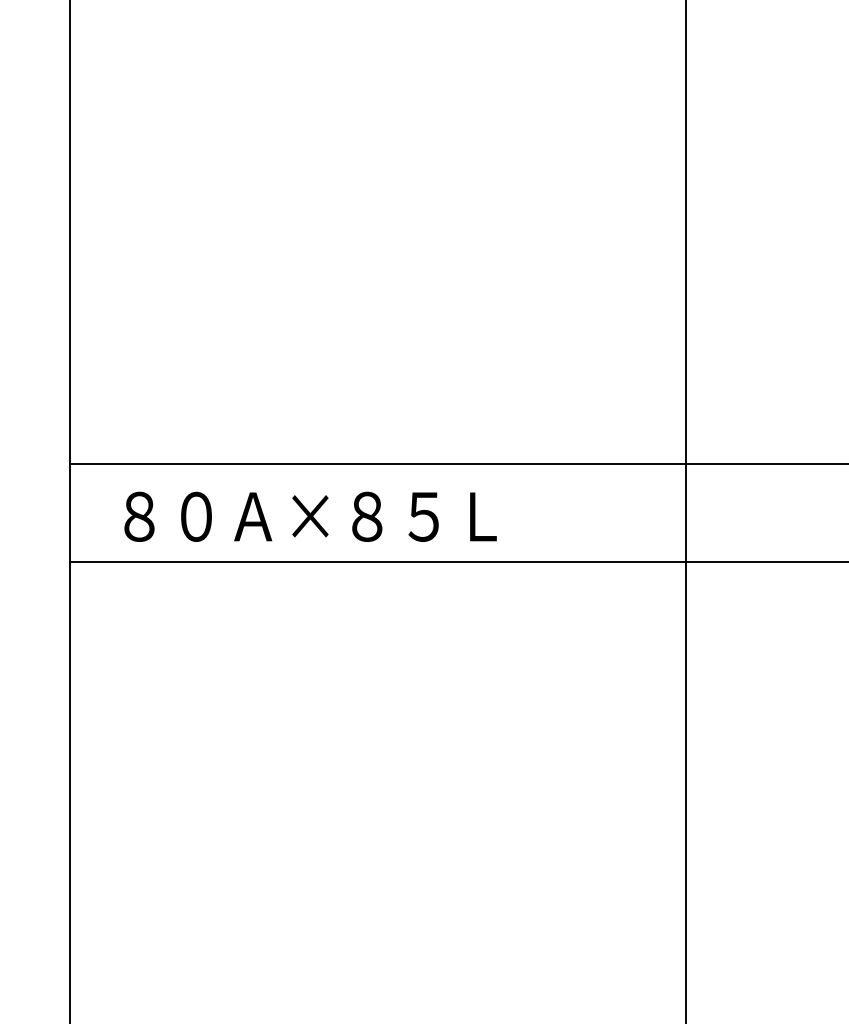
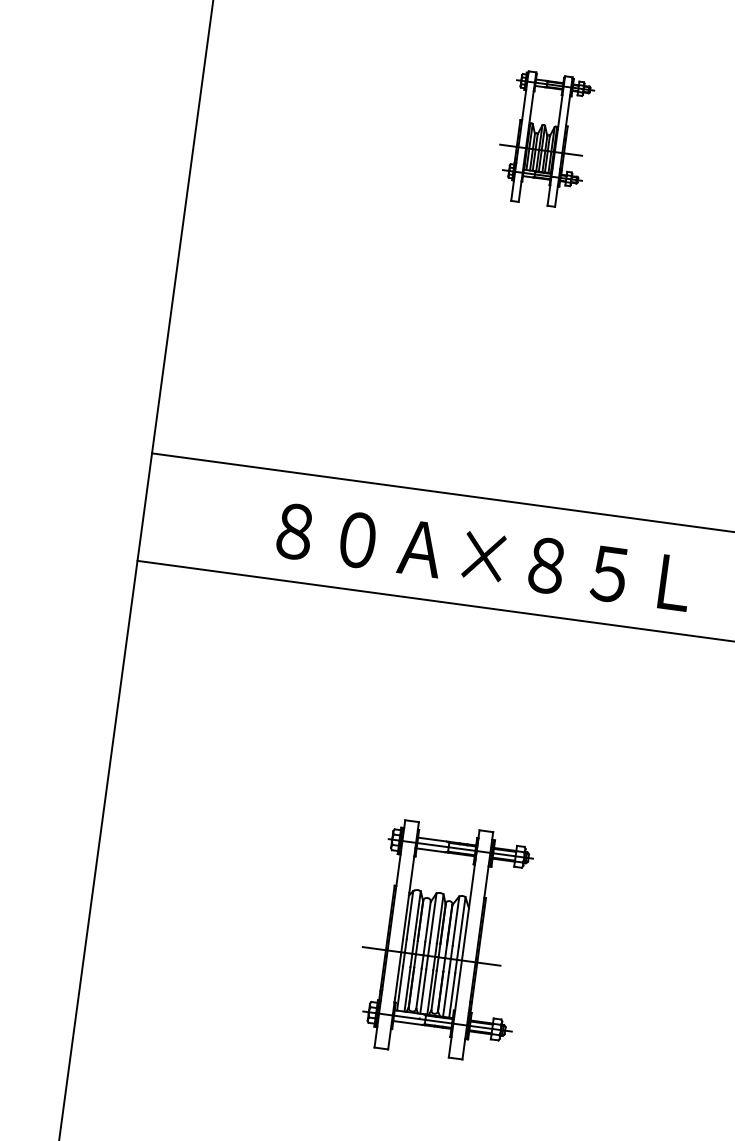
part: (380, 138) -> (543, 139), added
text: (310, 516) -> (484, 556), moved
part: (387, 862) -> (443, 940), added

